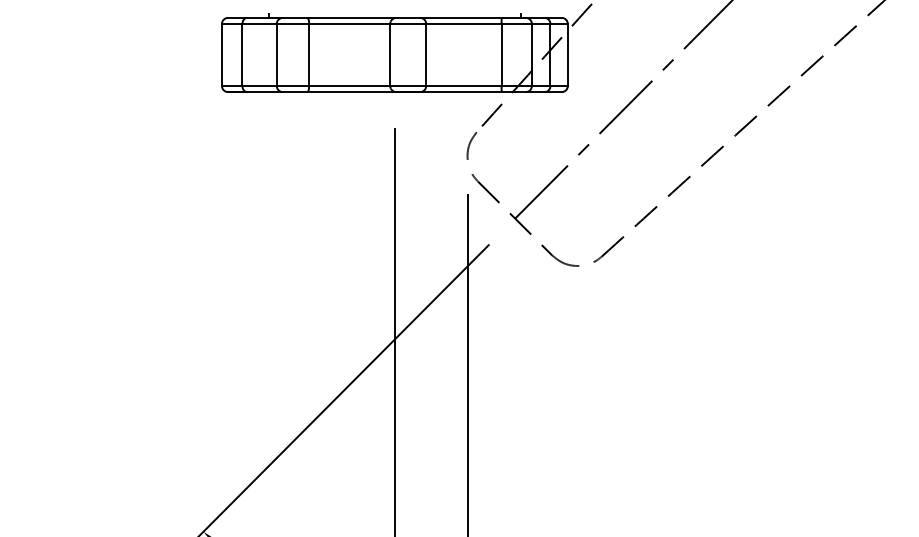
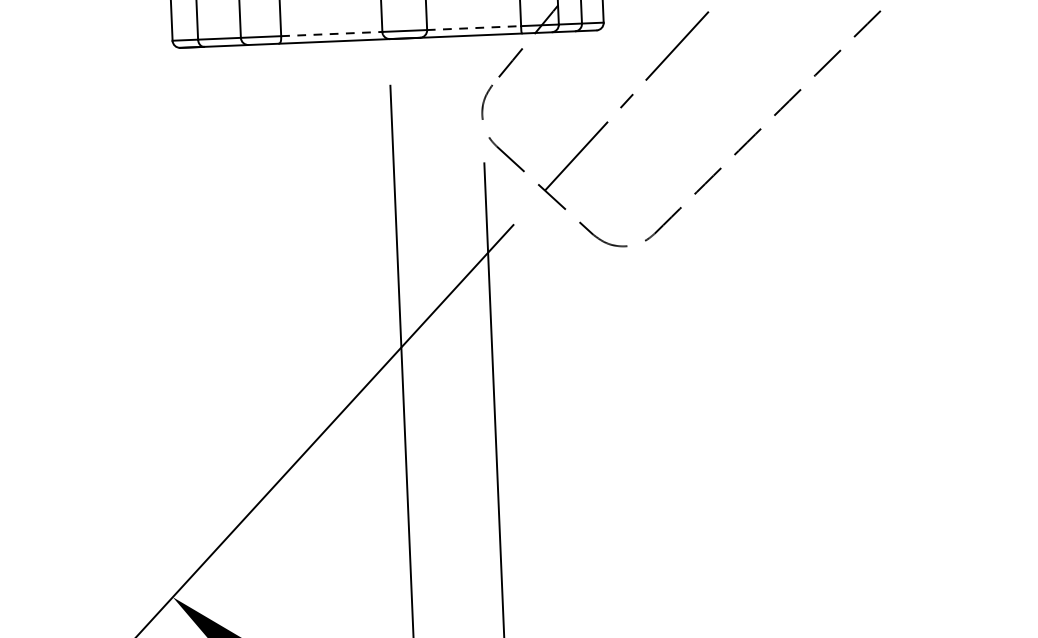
line: (349, 86) -> (331, 34), solid -> dashed
line: (463, 86) -> (473, 28), solid -> dashed

